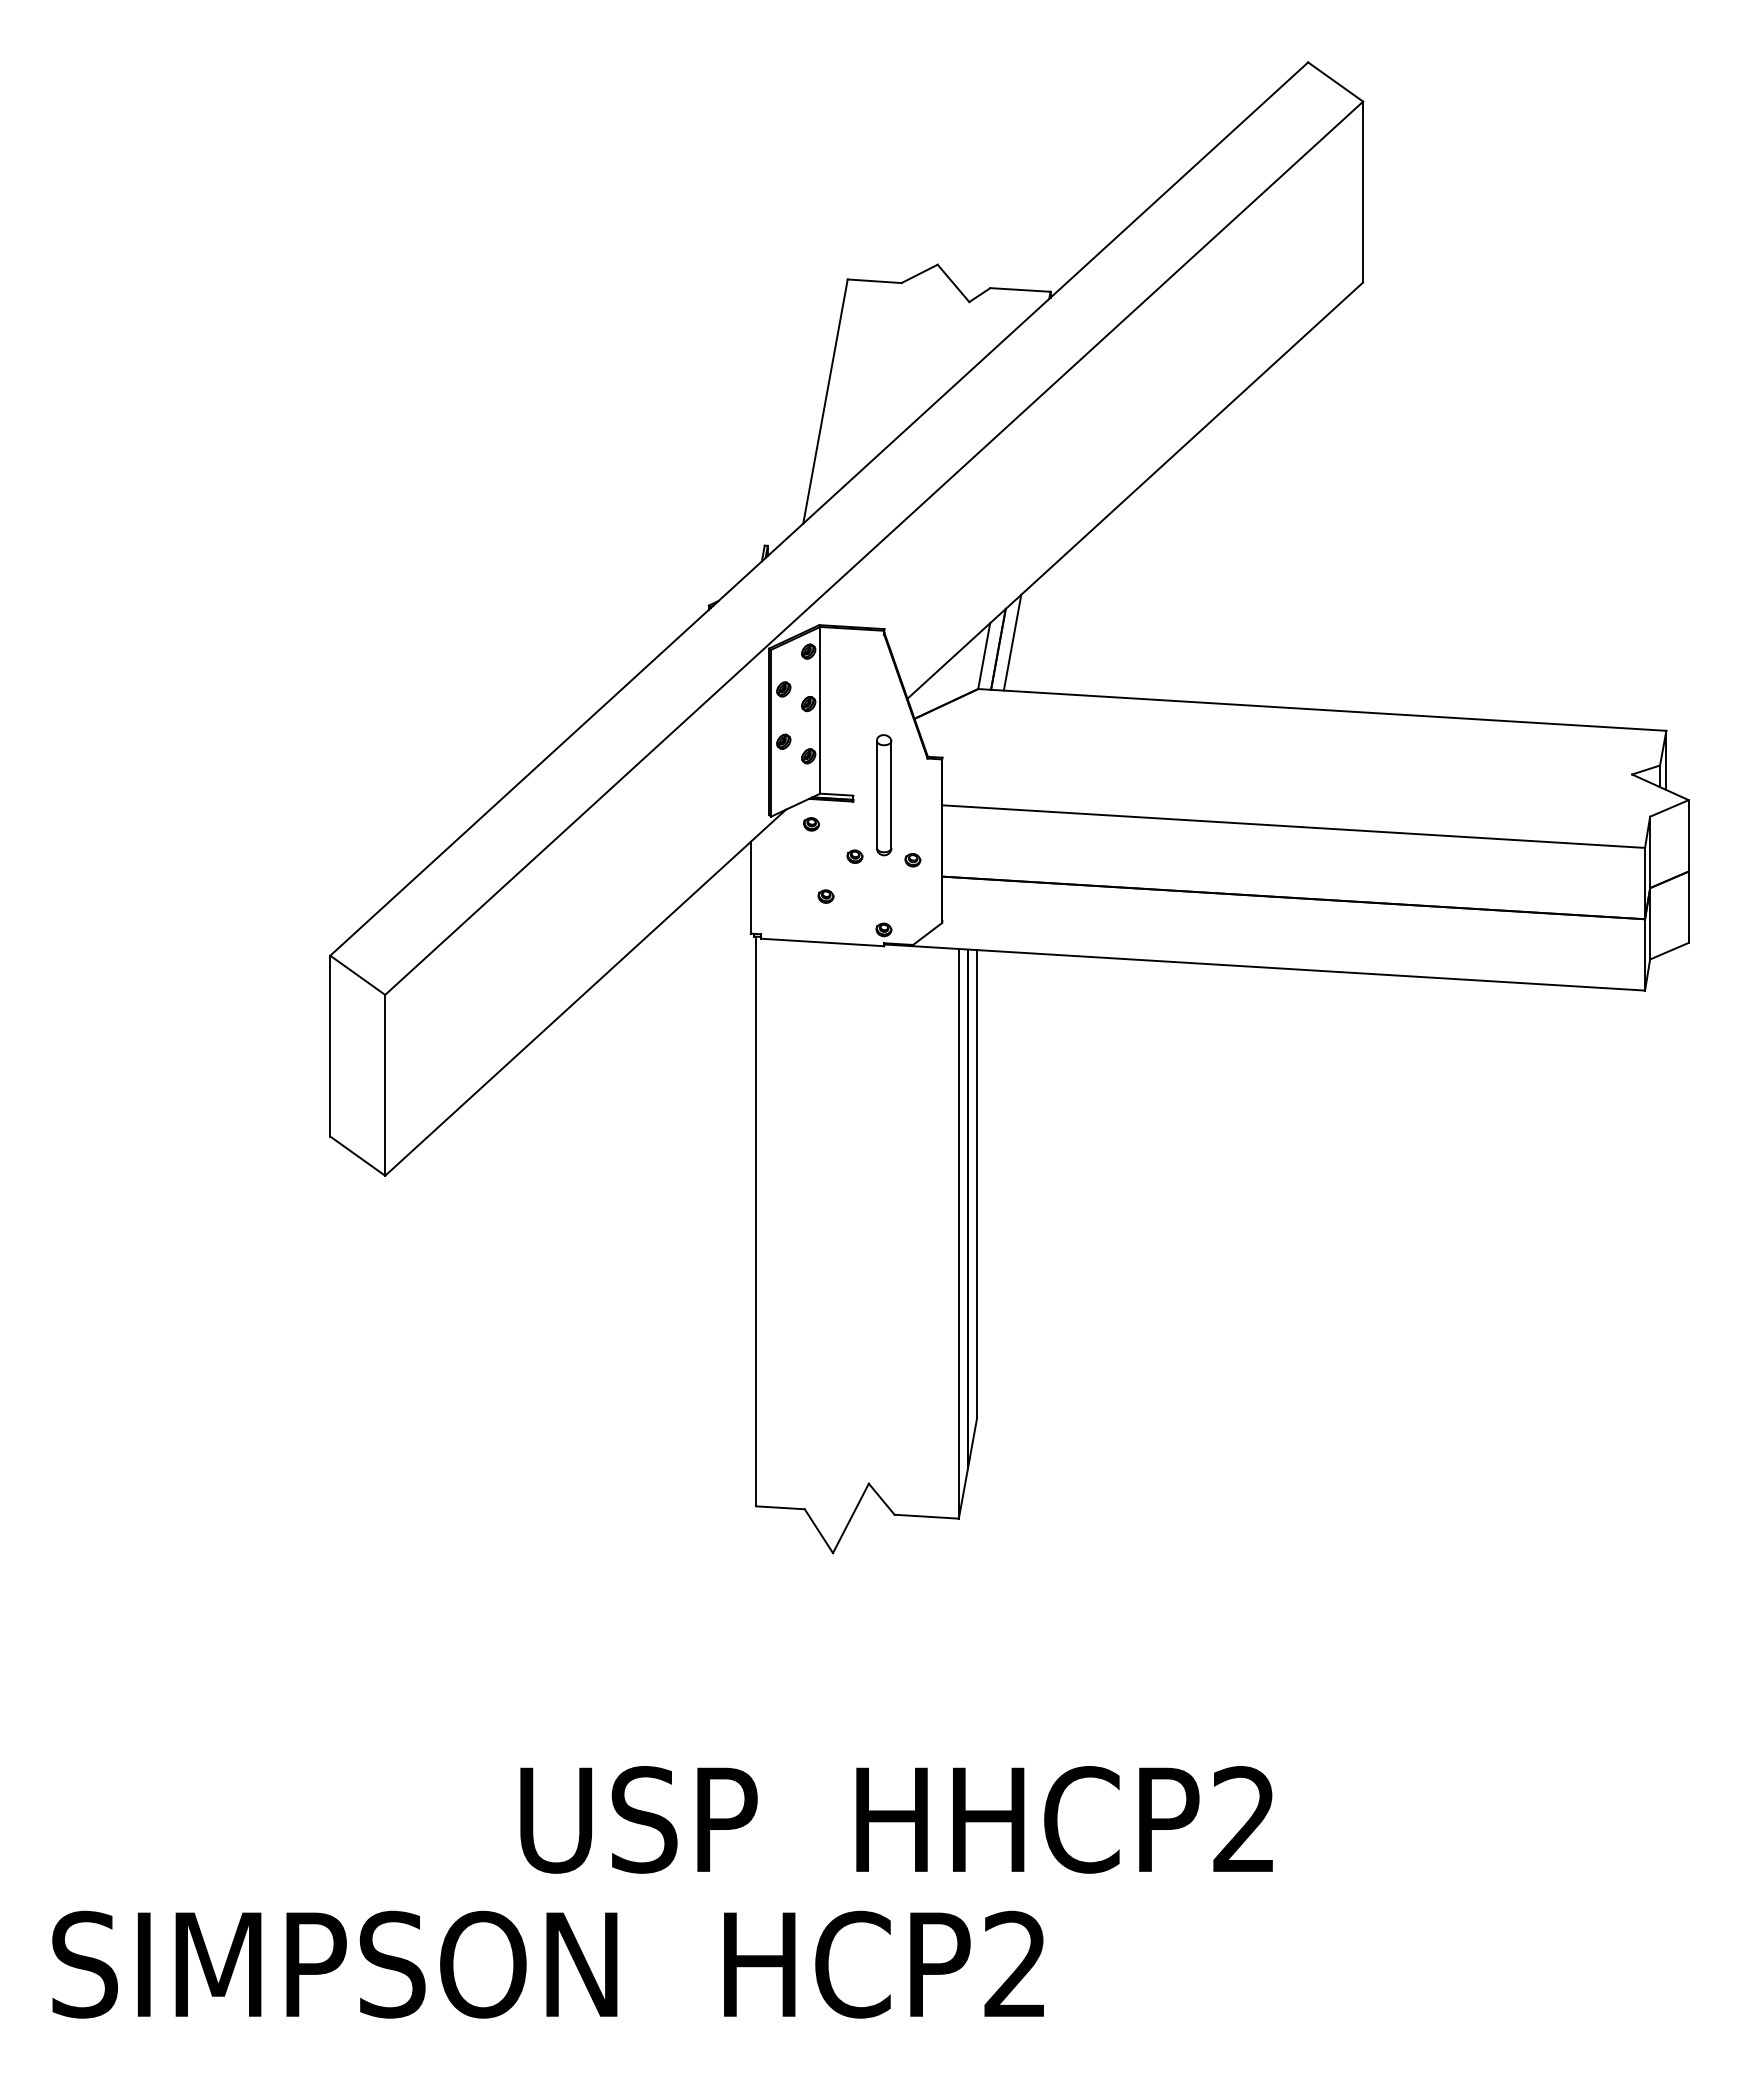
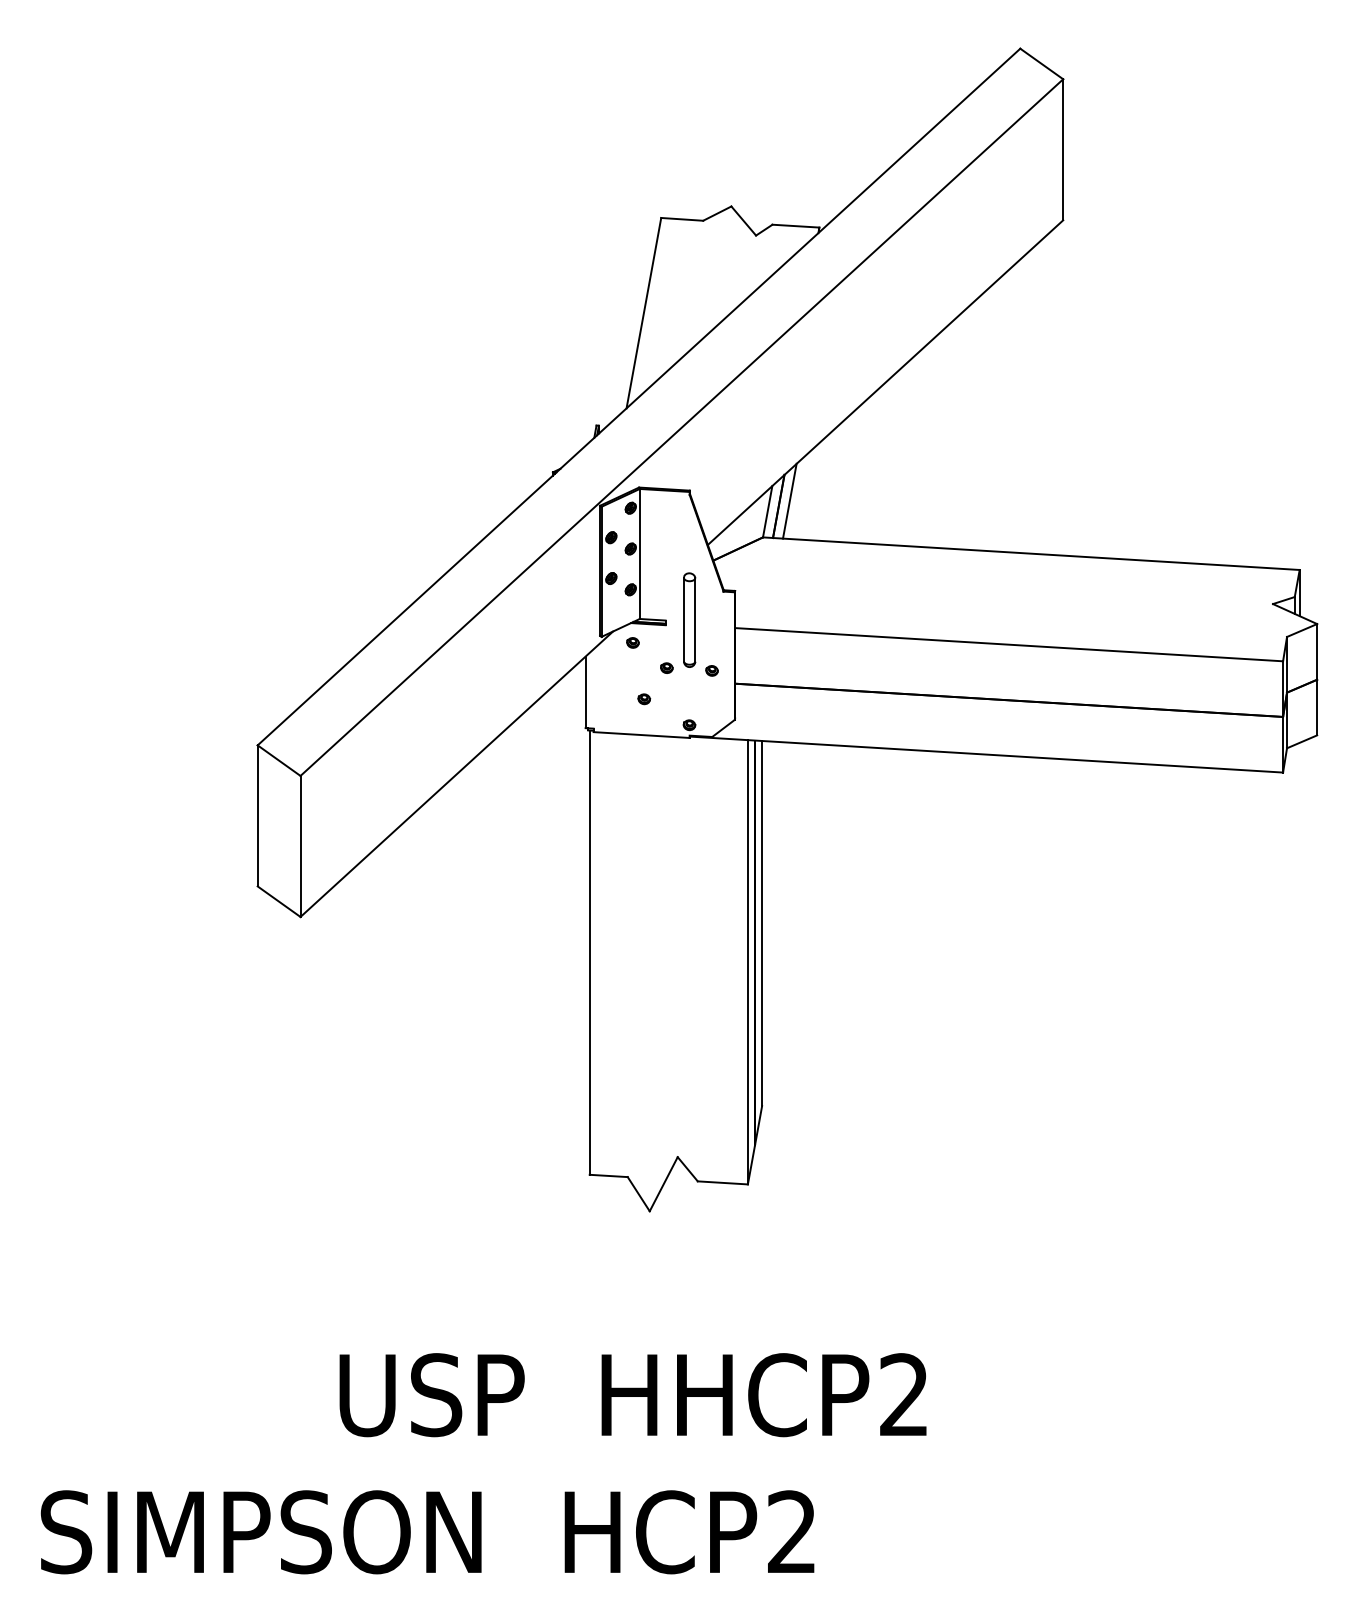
text: (896, 1819) -> (632, 1394), moved

